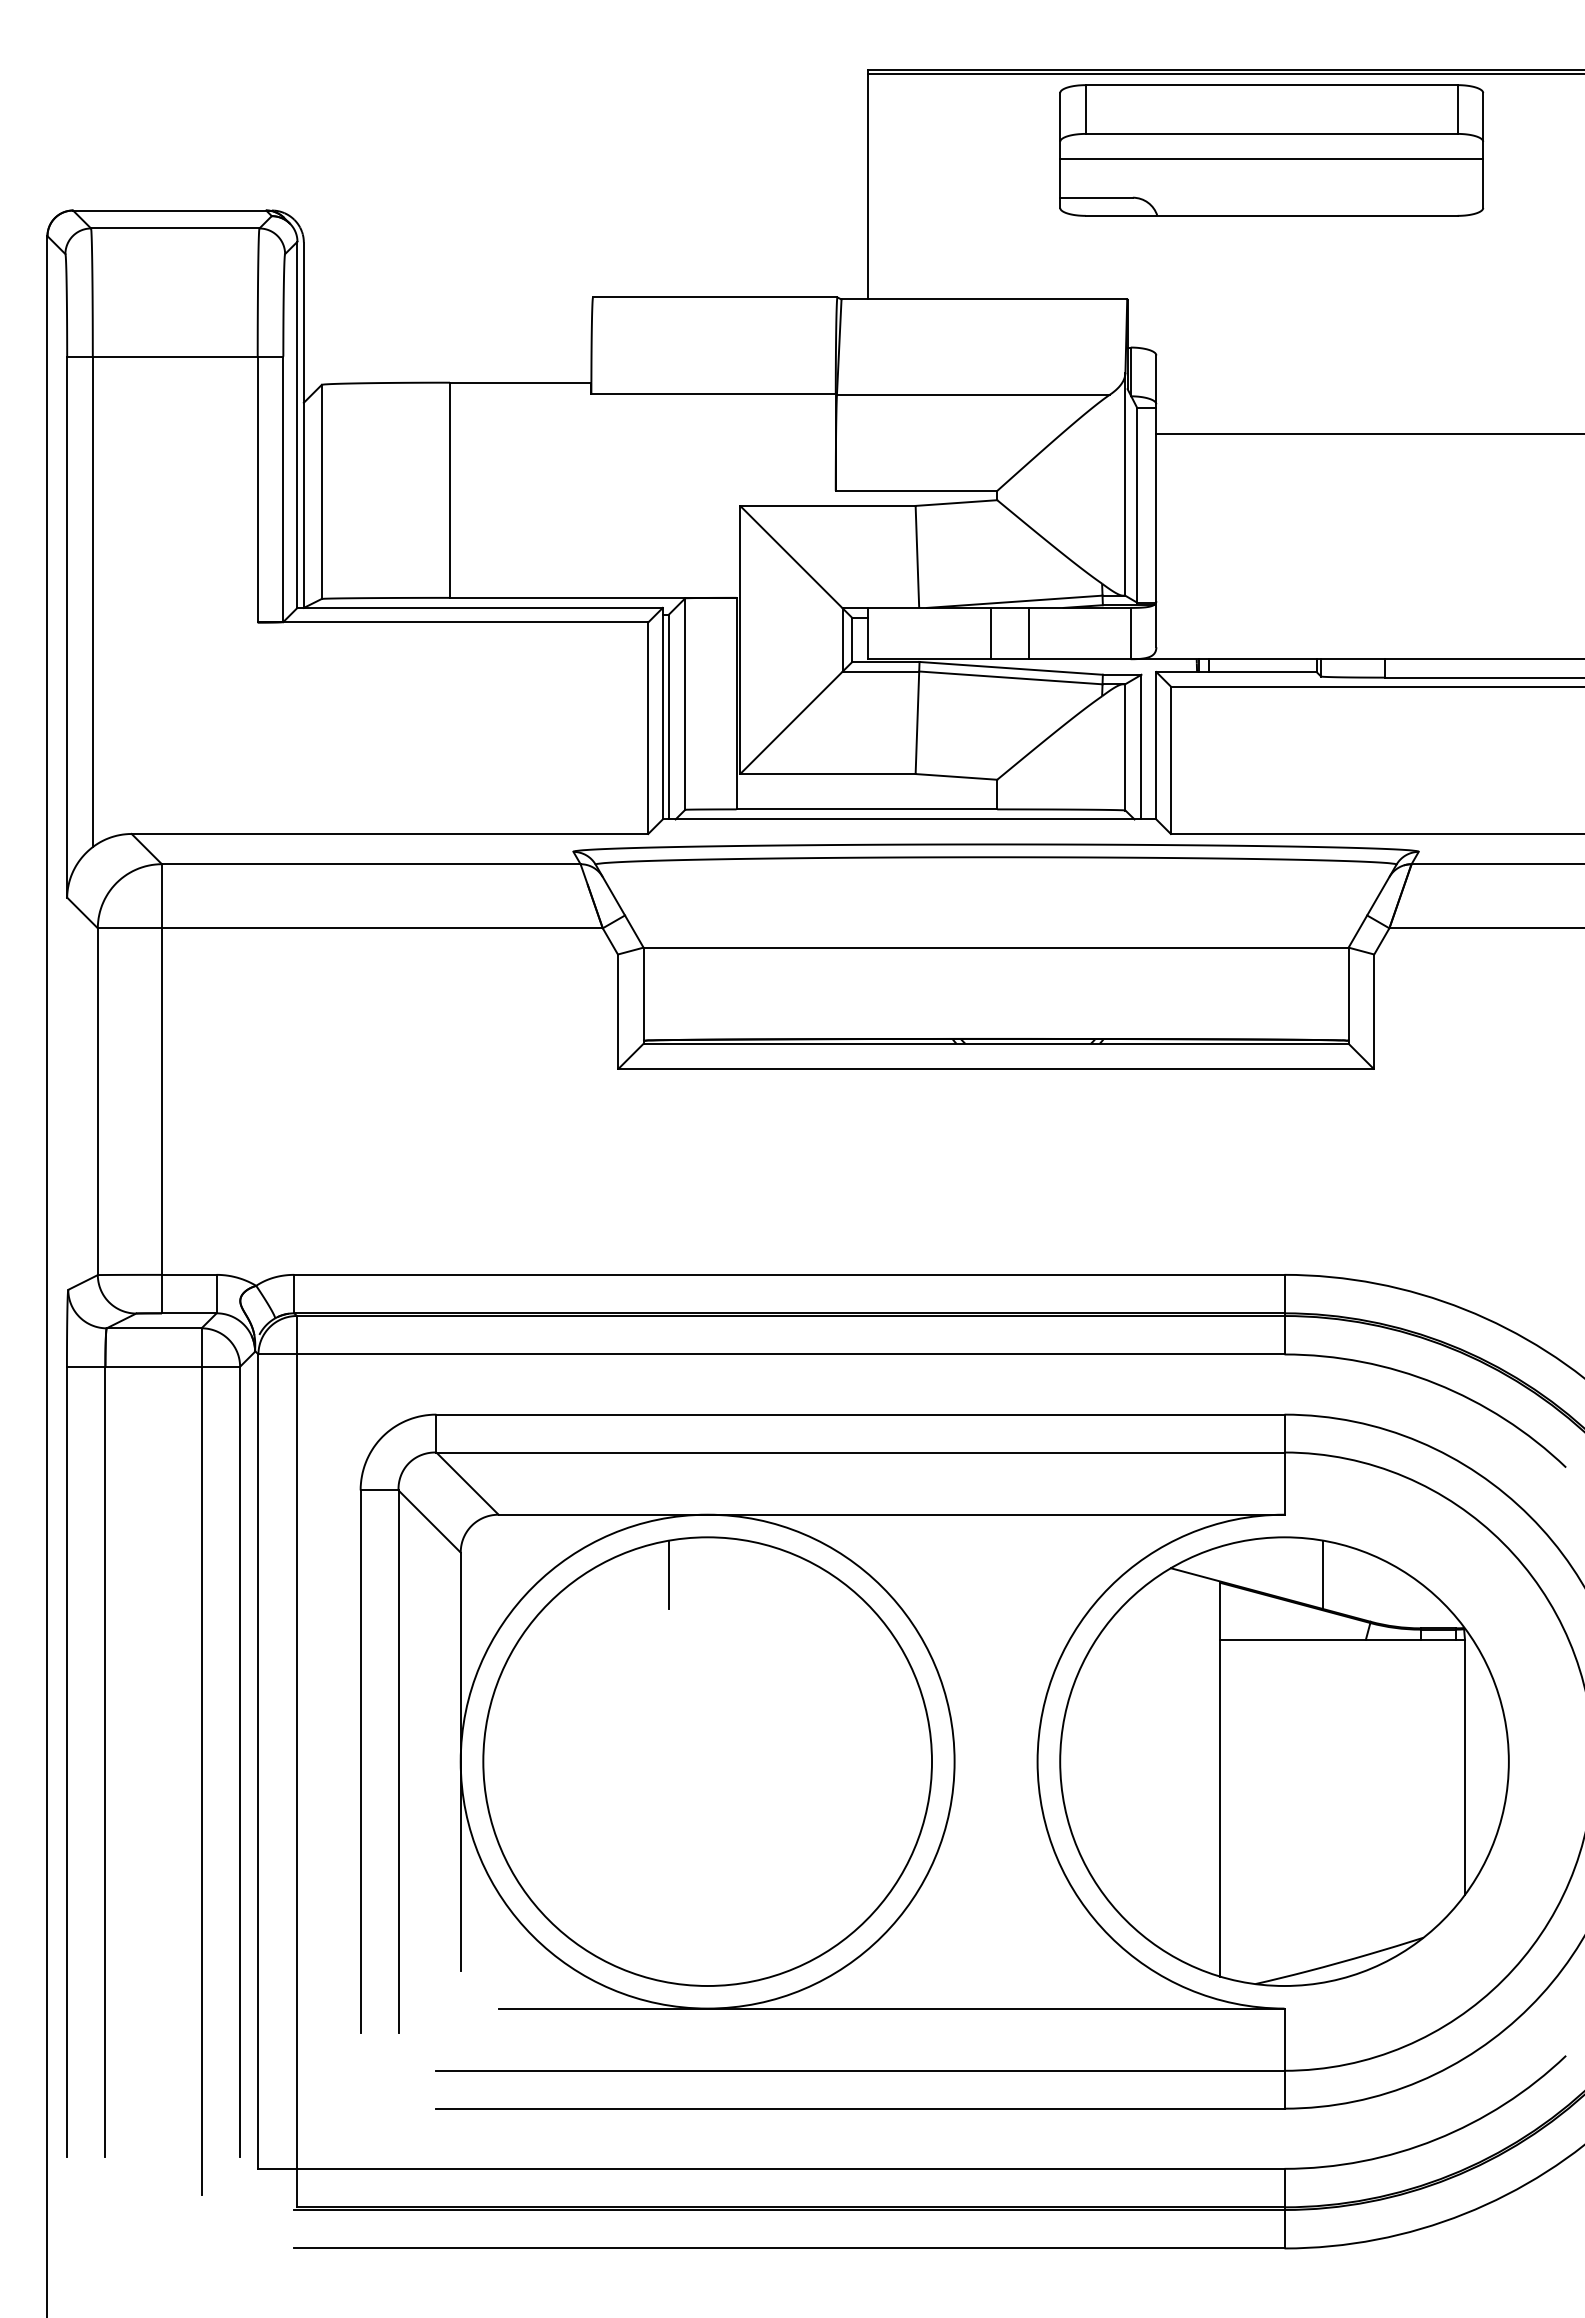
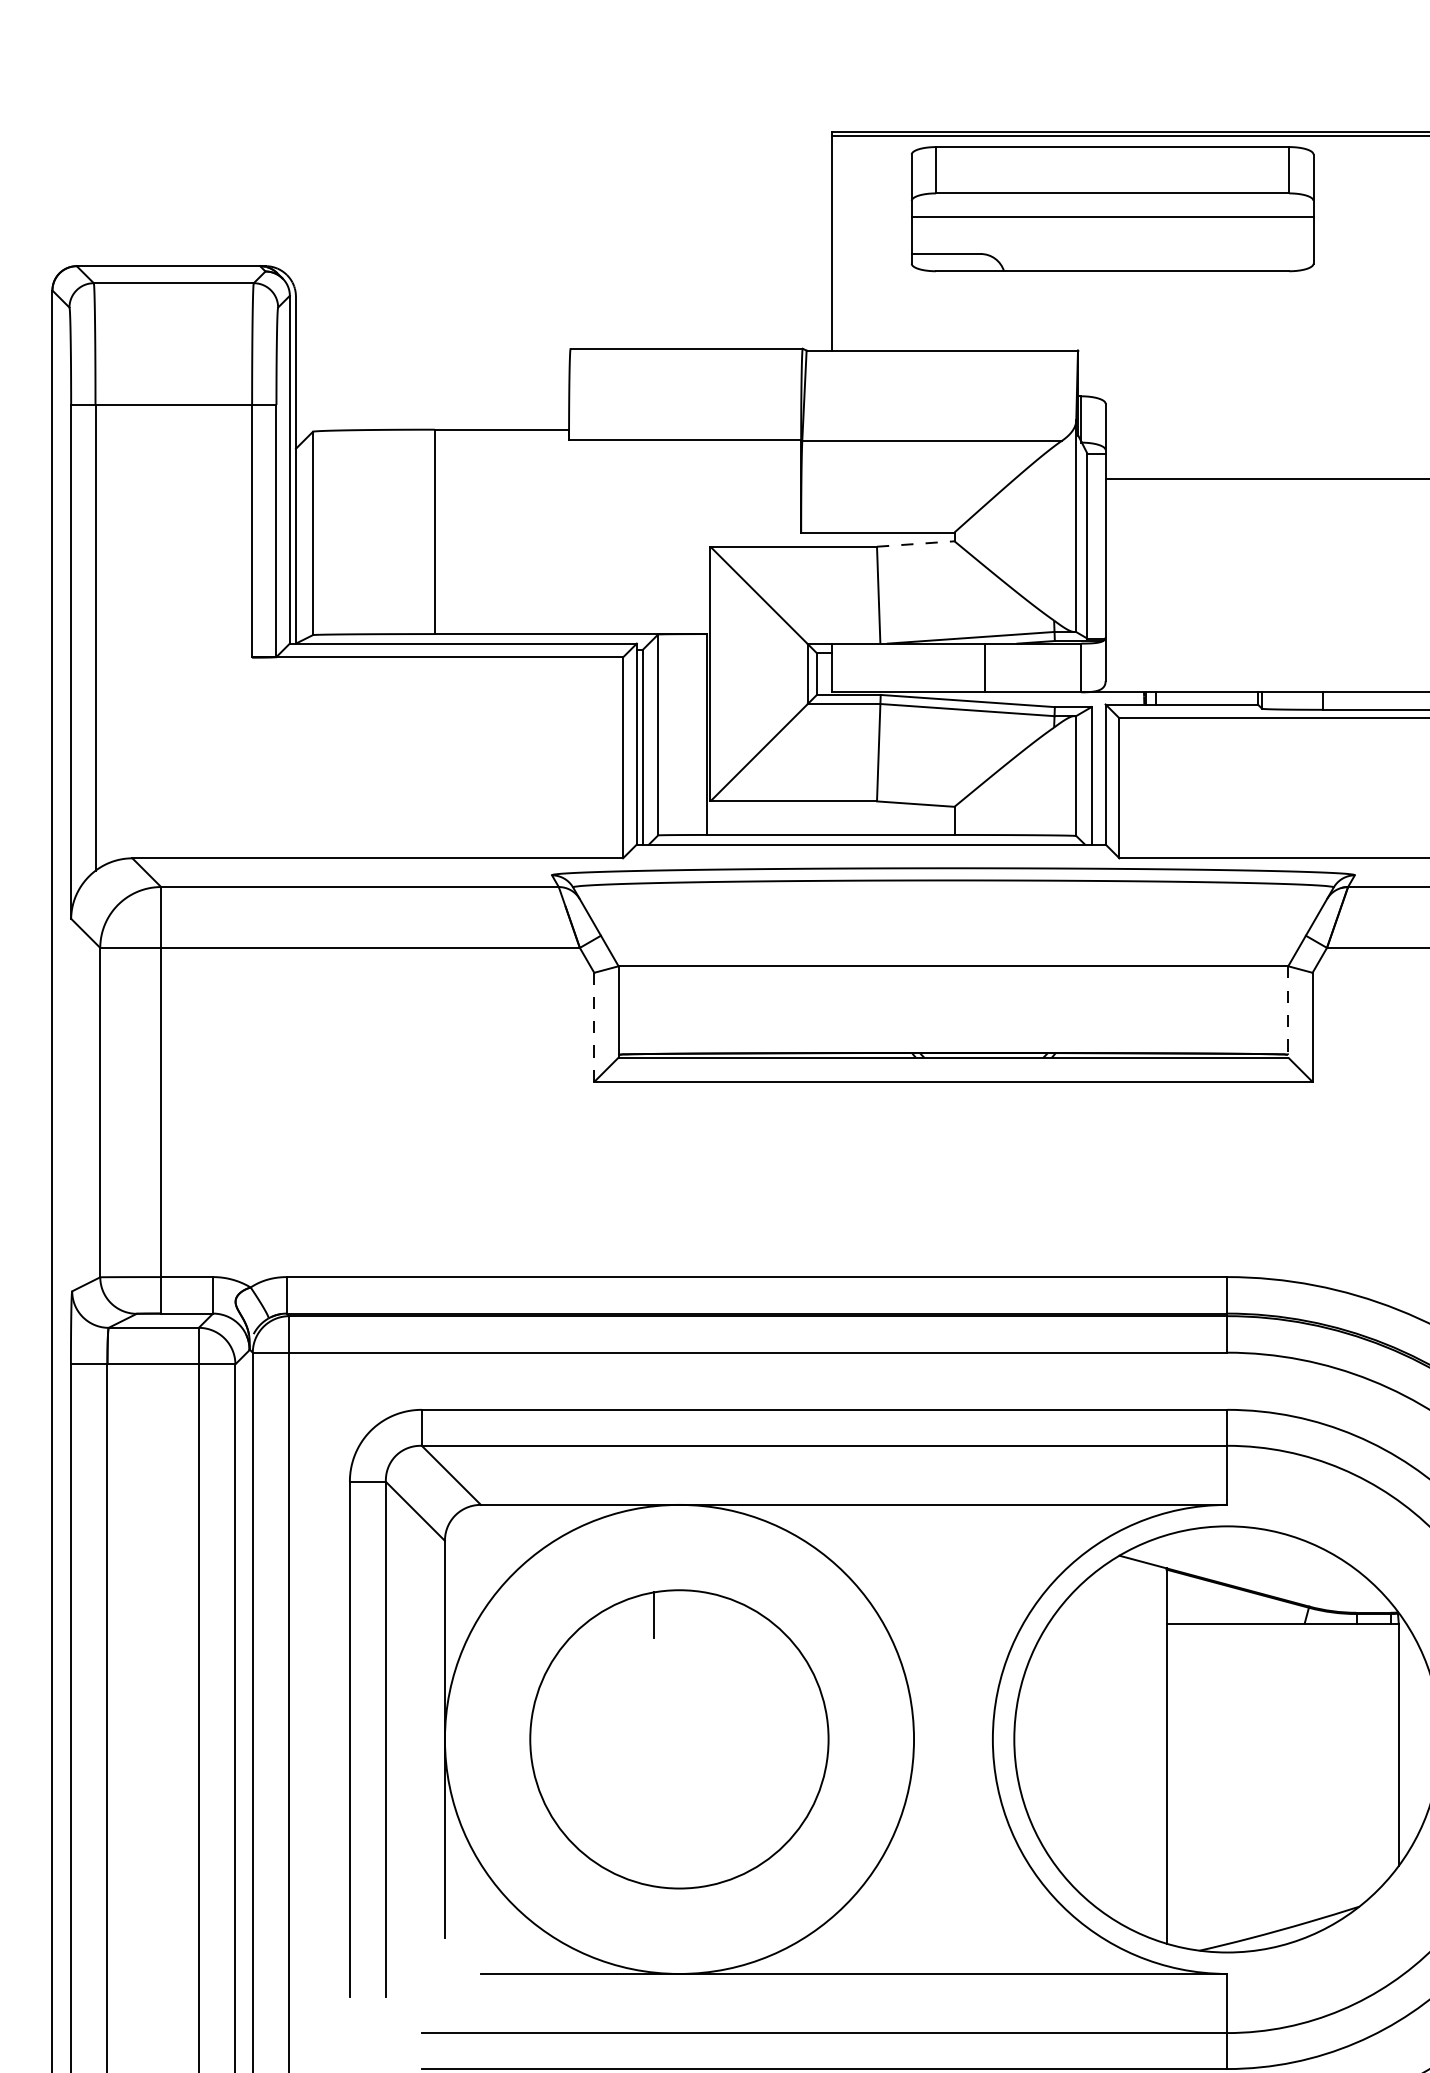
part: (1271, 150) -> (1112, 209), moved
line: (956, 503) -> (915, 544), solid -> dashed
line: (990, 633) -> (948, 667), removed
line: (1348, 996) -> (1288, 1012), solid -> dashed
line: (617, 1011) -> (593, 1026), solid -> dashed
line: (1322, 1574) -> (1263, 1561), removed
part: (707, 1761) -> (679, 1739), size x0.7

